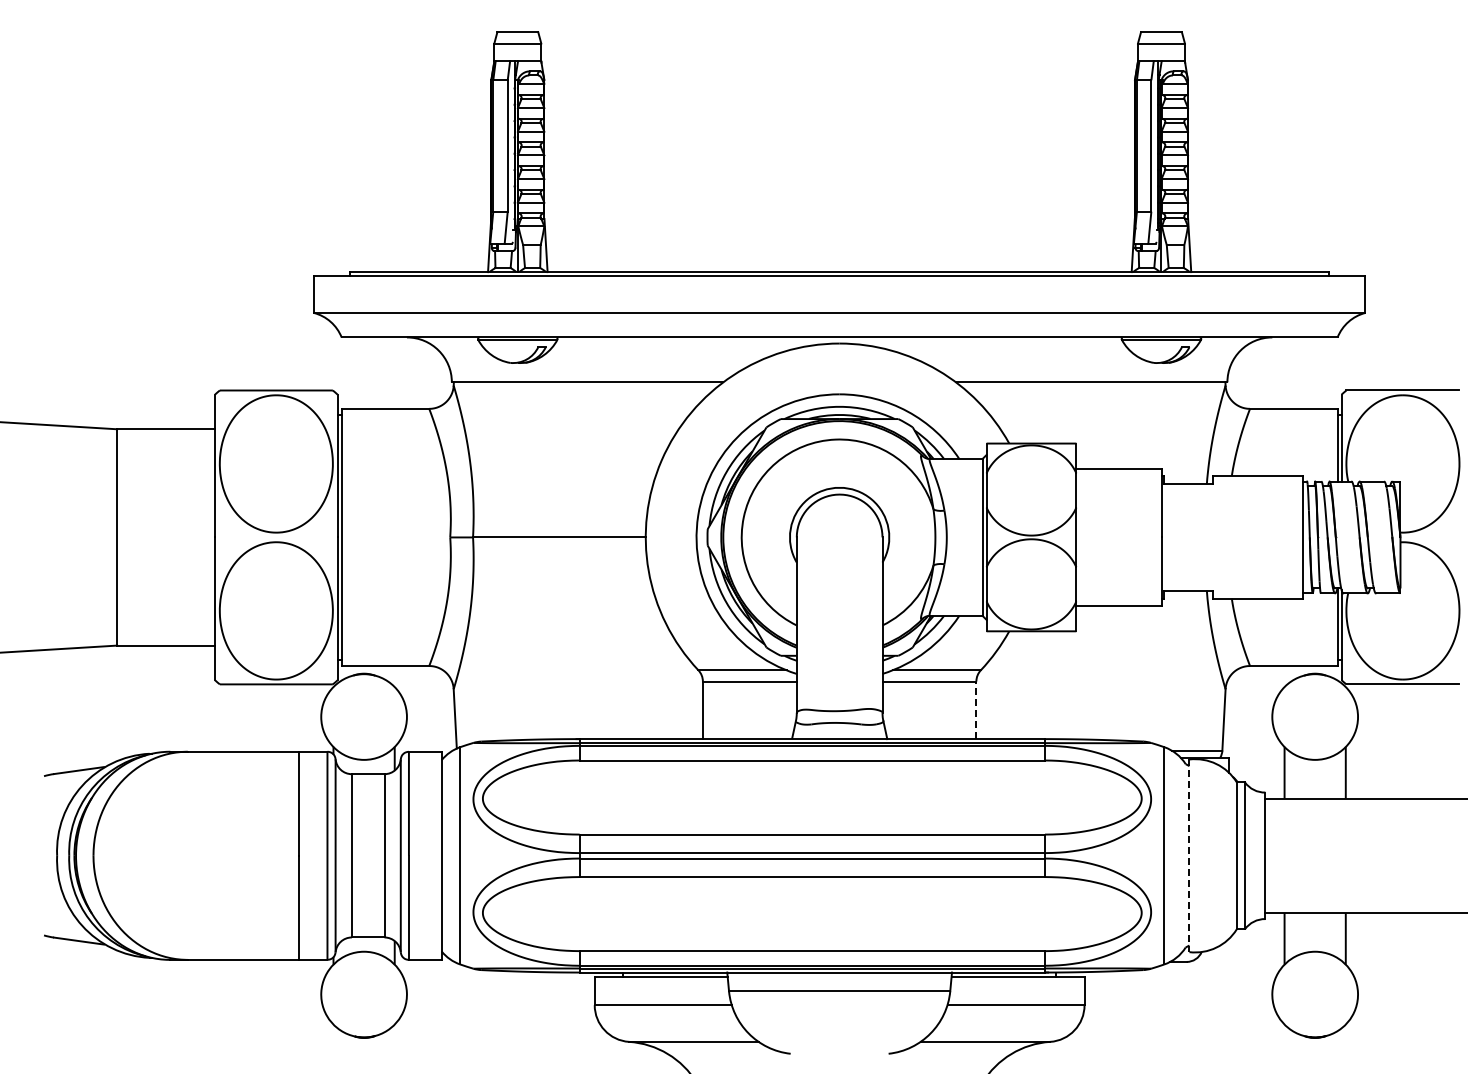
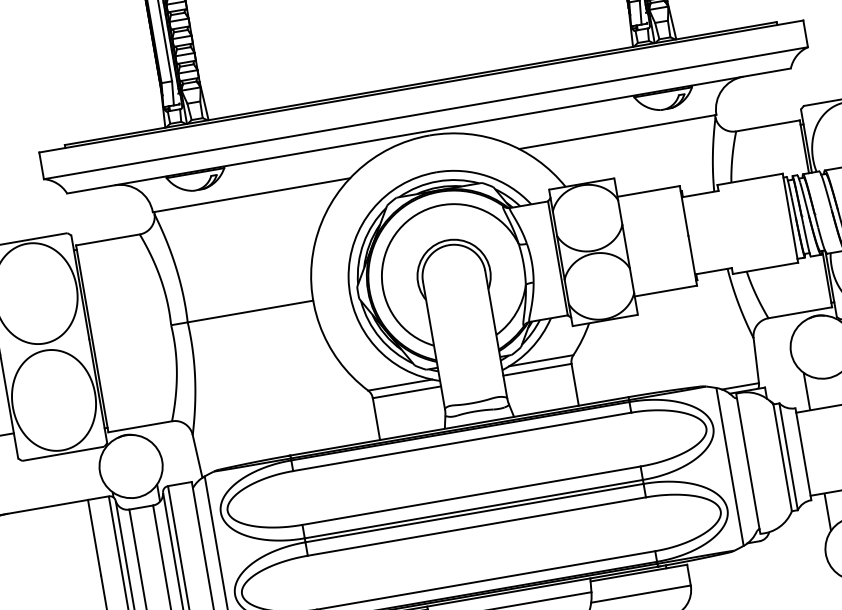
line: (976, 710) -> (575, 384), dashed -> solid
line: (1189, 856) -> (748, 464), dashed -> solid

